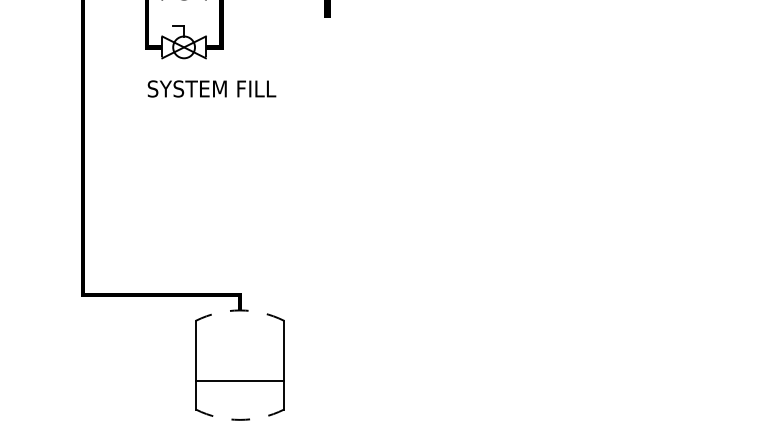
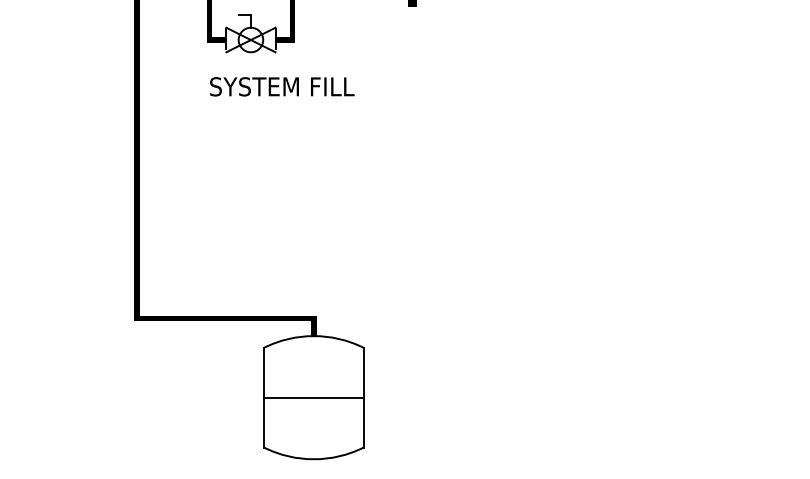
arc: (240, 310) -> (314, 336), dashed -> solid
line: (239, 381) -> (313, 398), moved
arc: (240, 419) -> (314, 458), dashed -> solid

